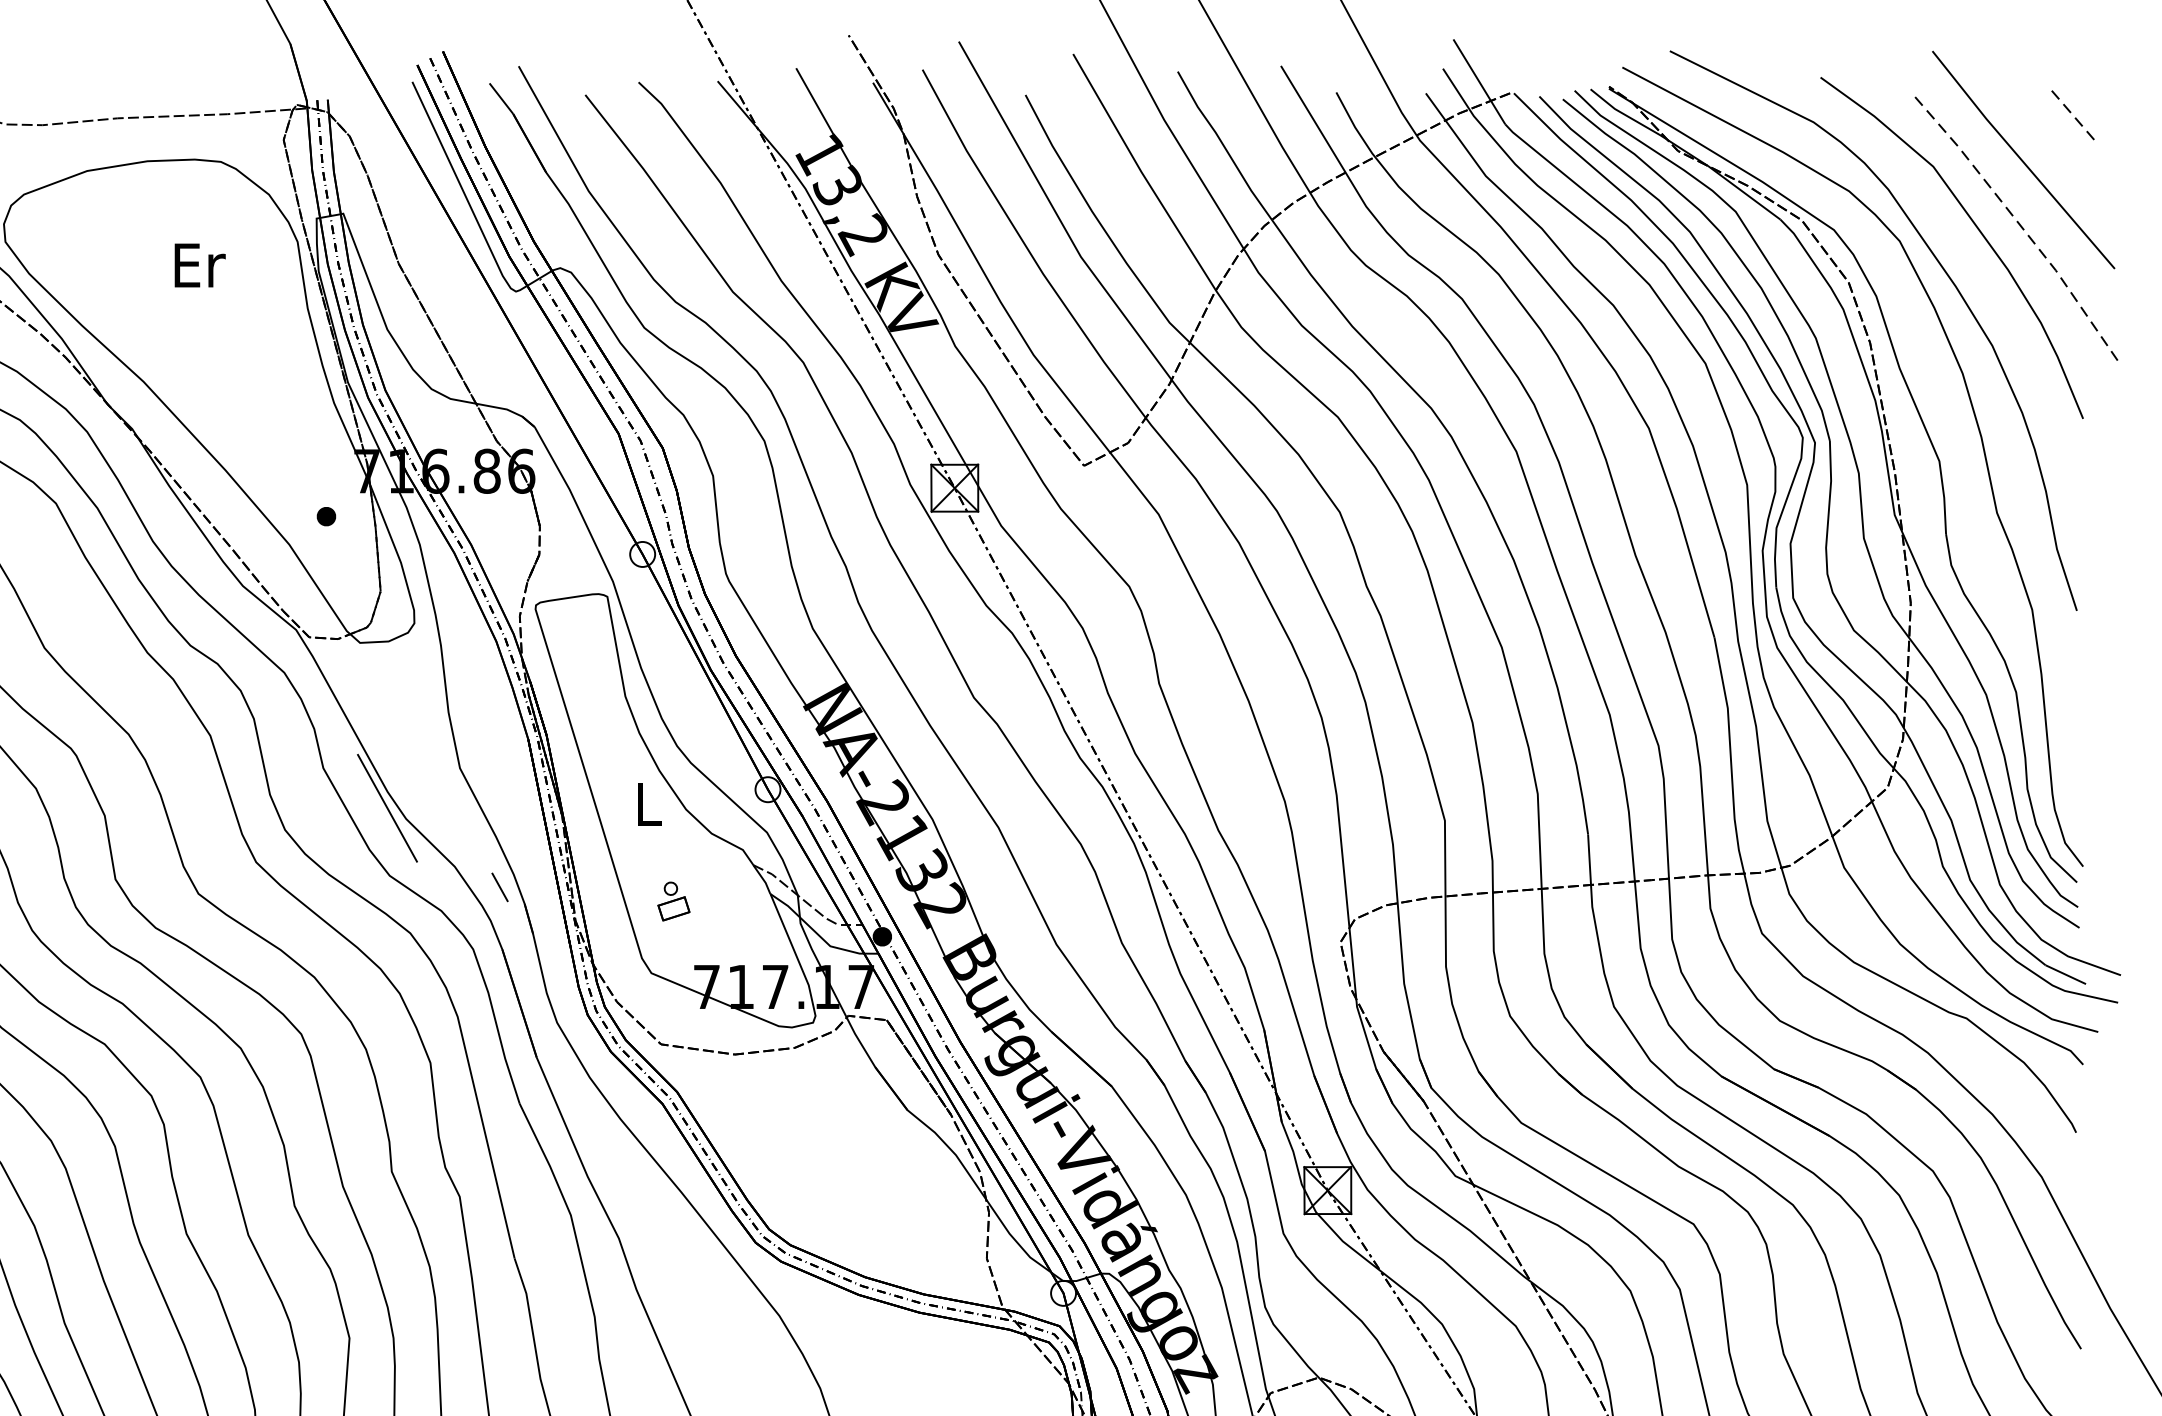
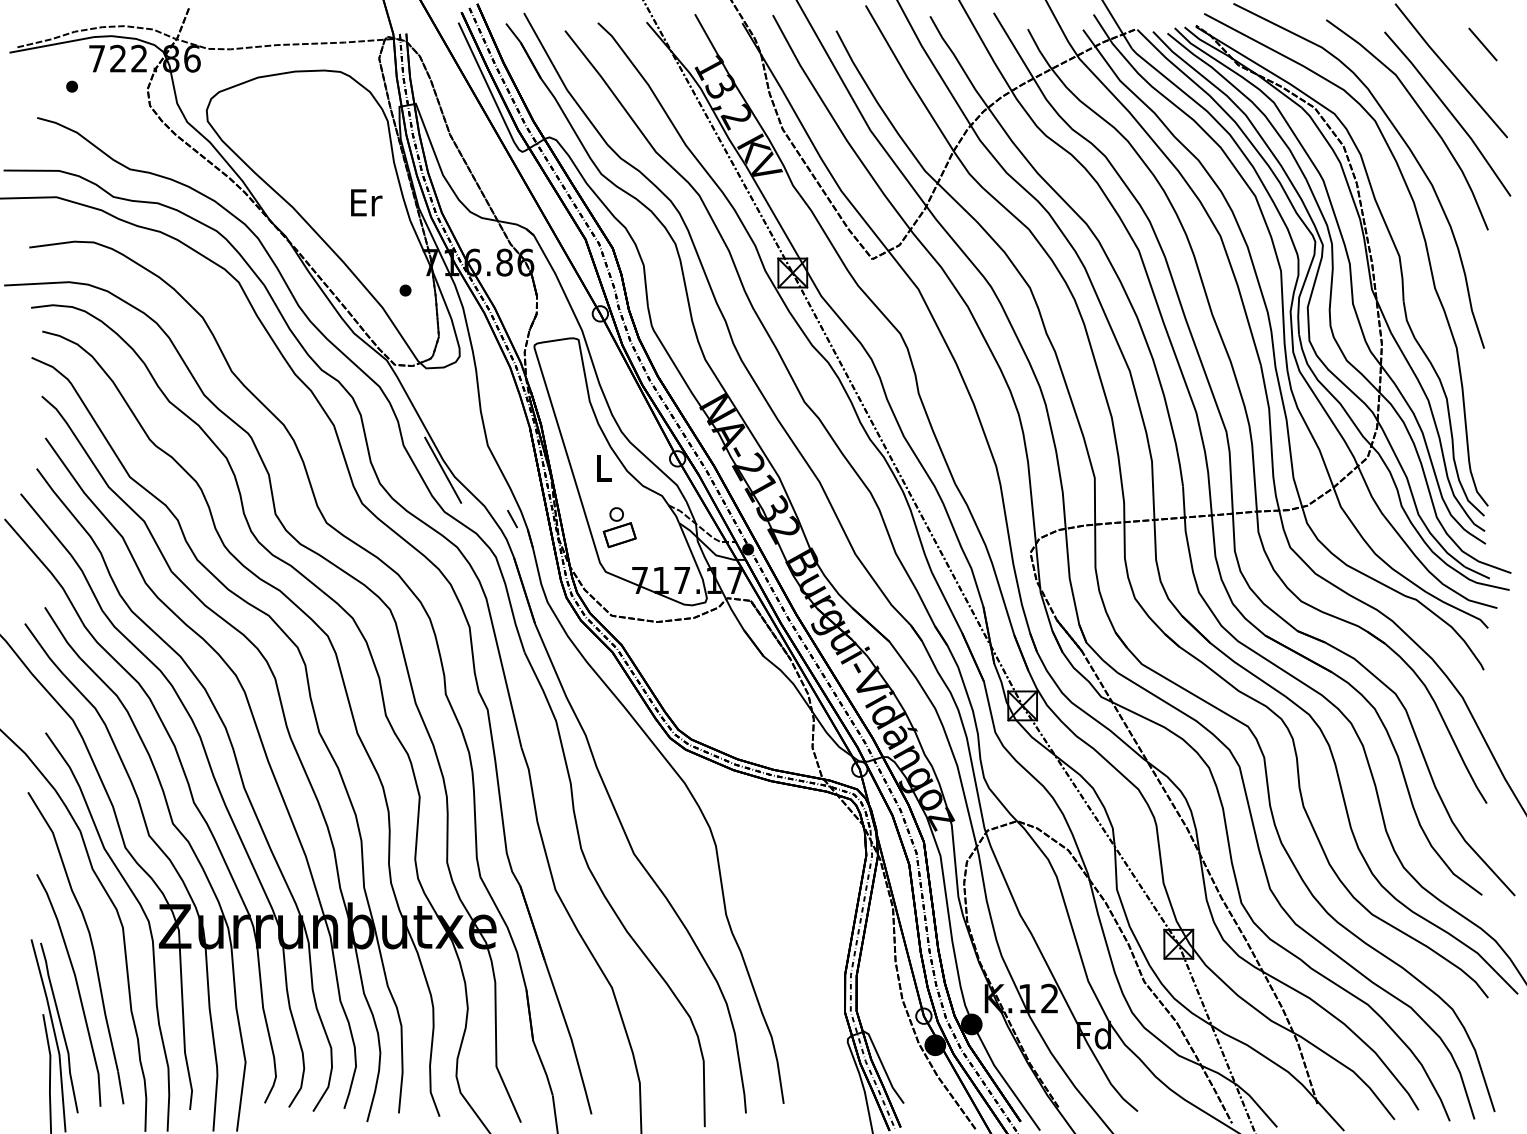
line: (2074, 117) -> (1482, 44), dashed -> solid
line: (2022, 227) -> (1450, 112), dashed -> solid
text: (199, 265) -> (366, 202), moved
part: (673, 901) -> (619, 527), size x1.67

